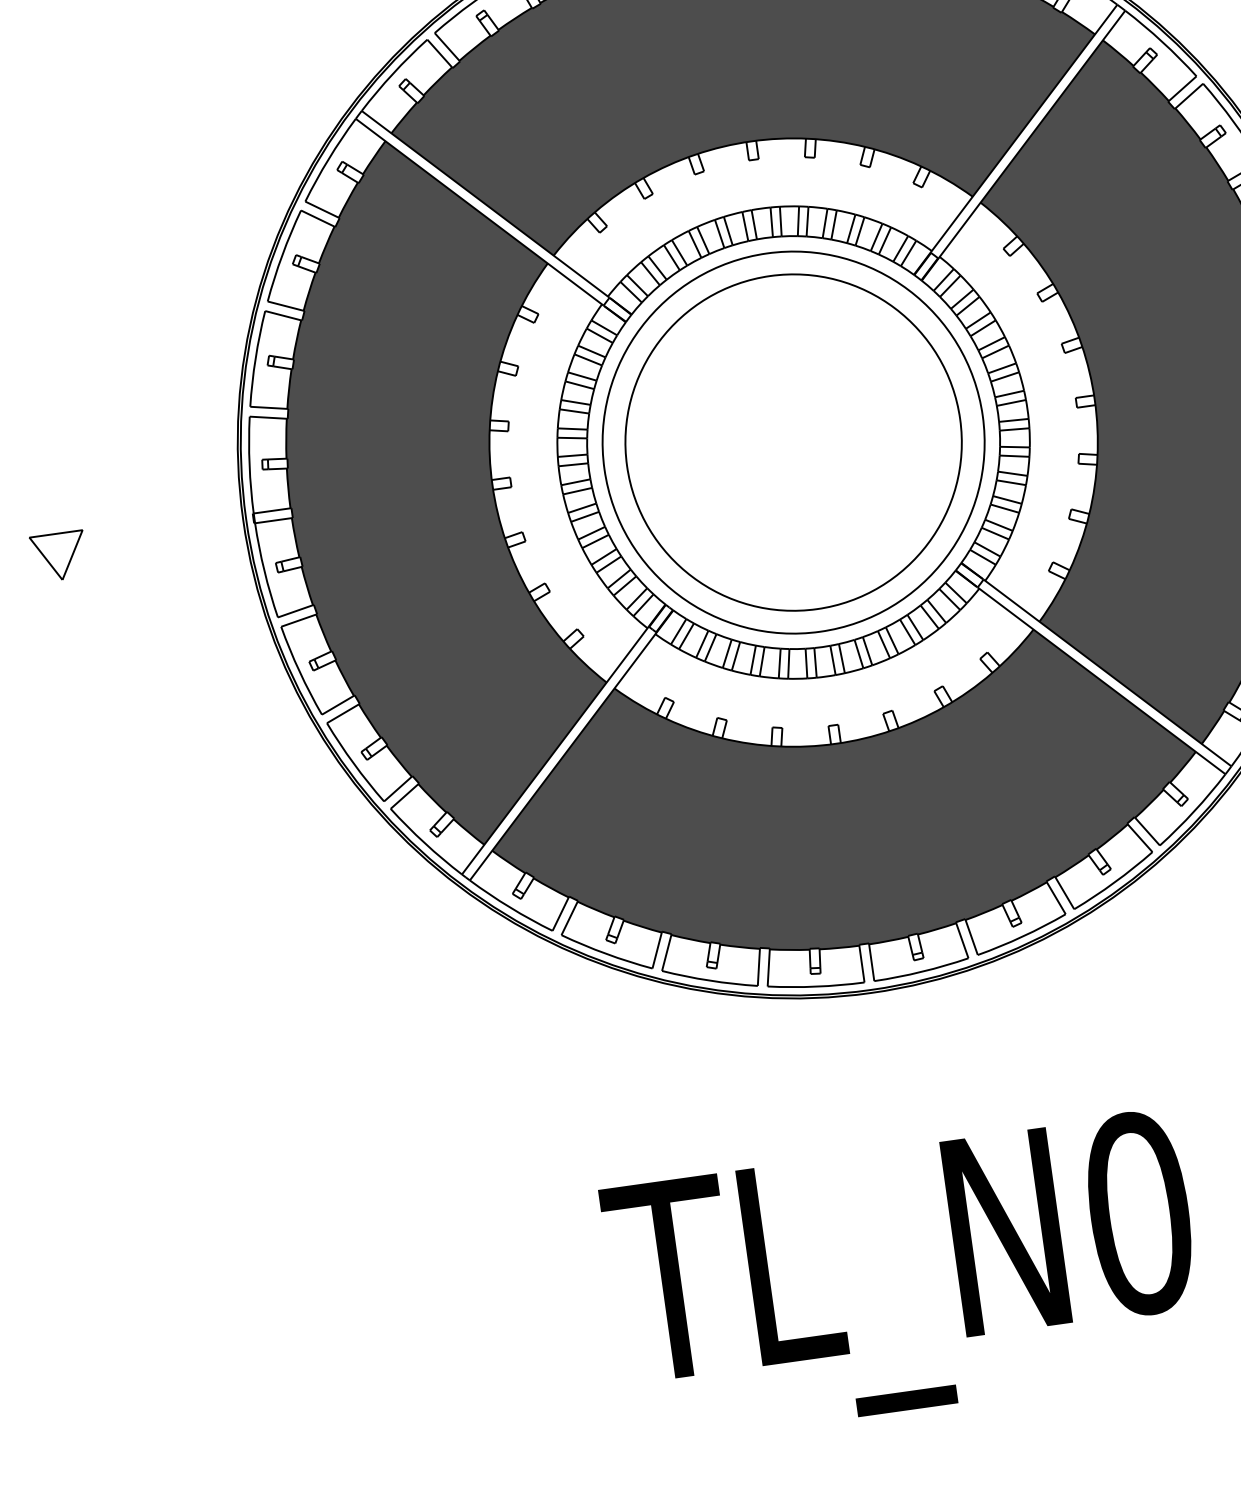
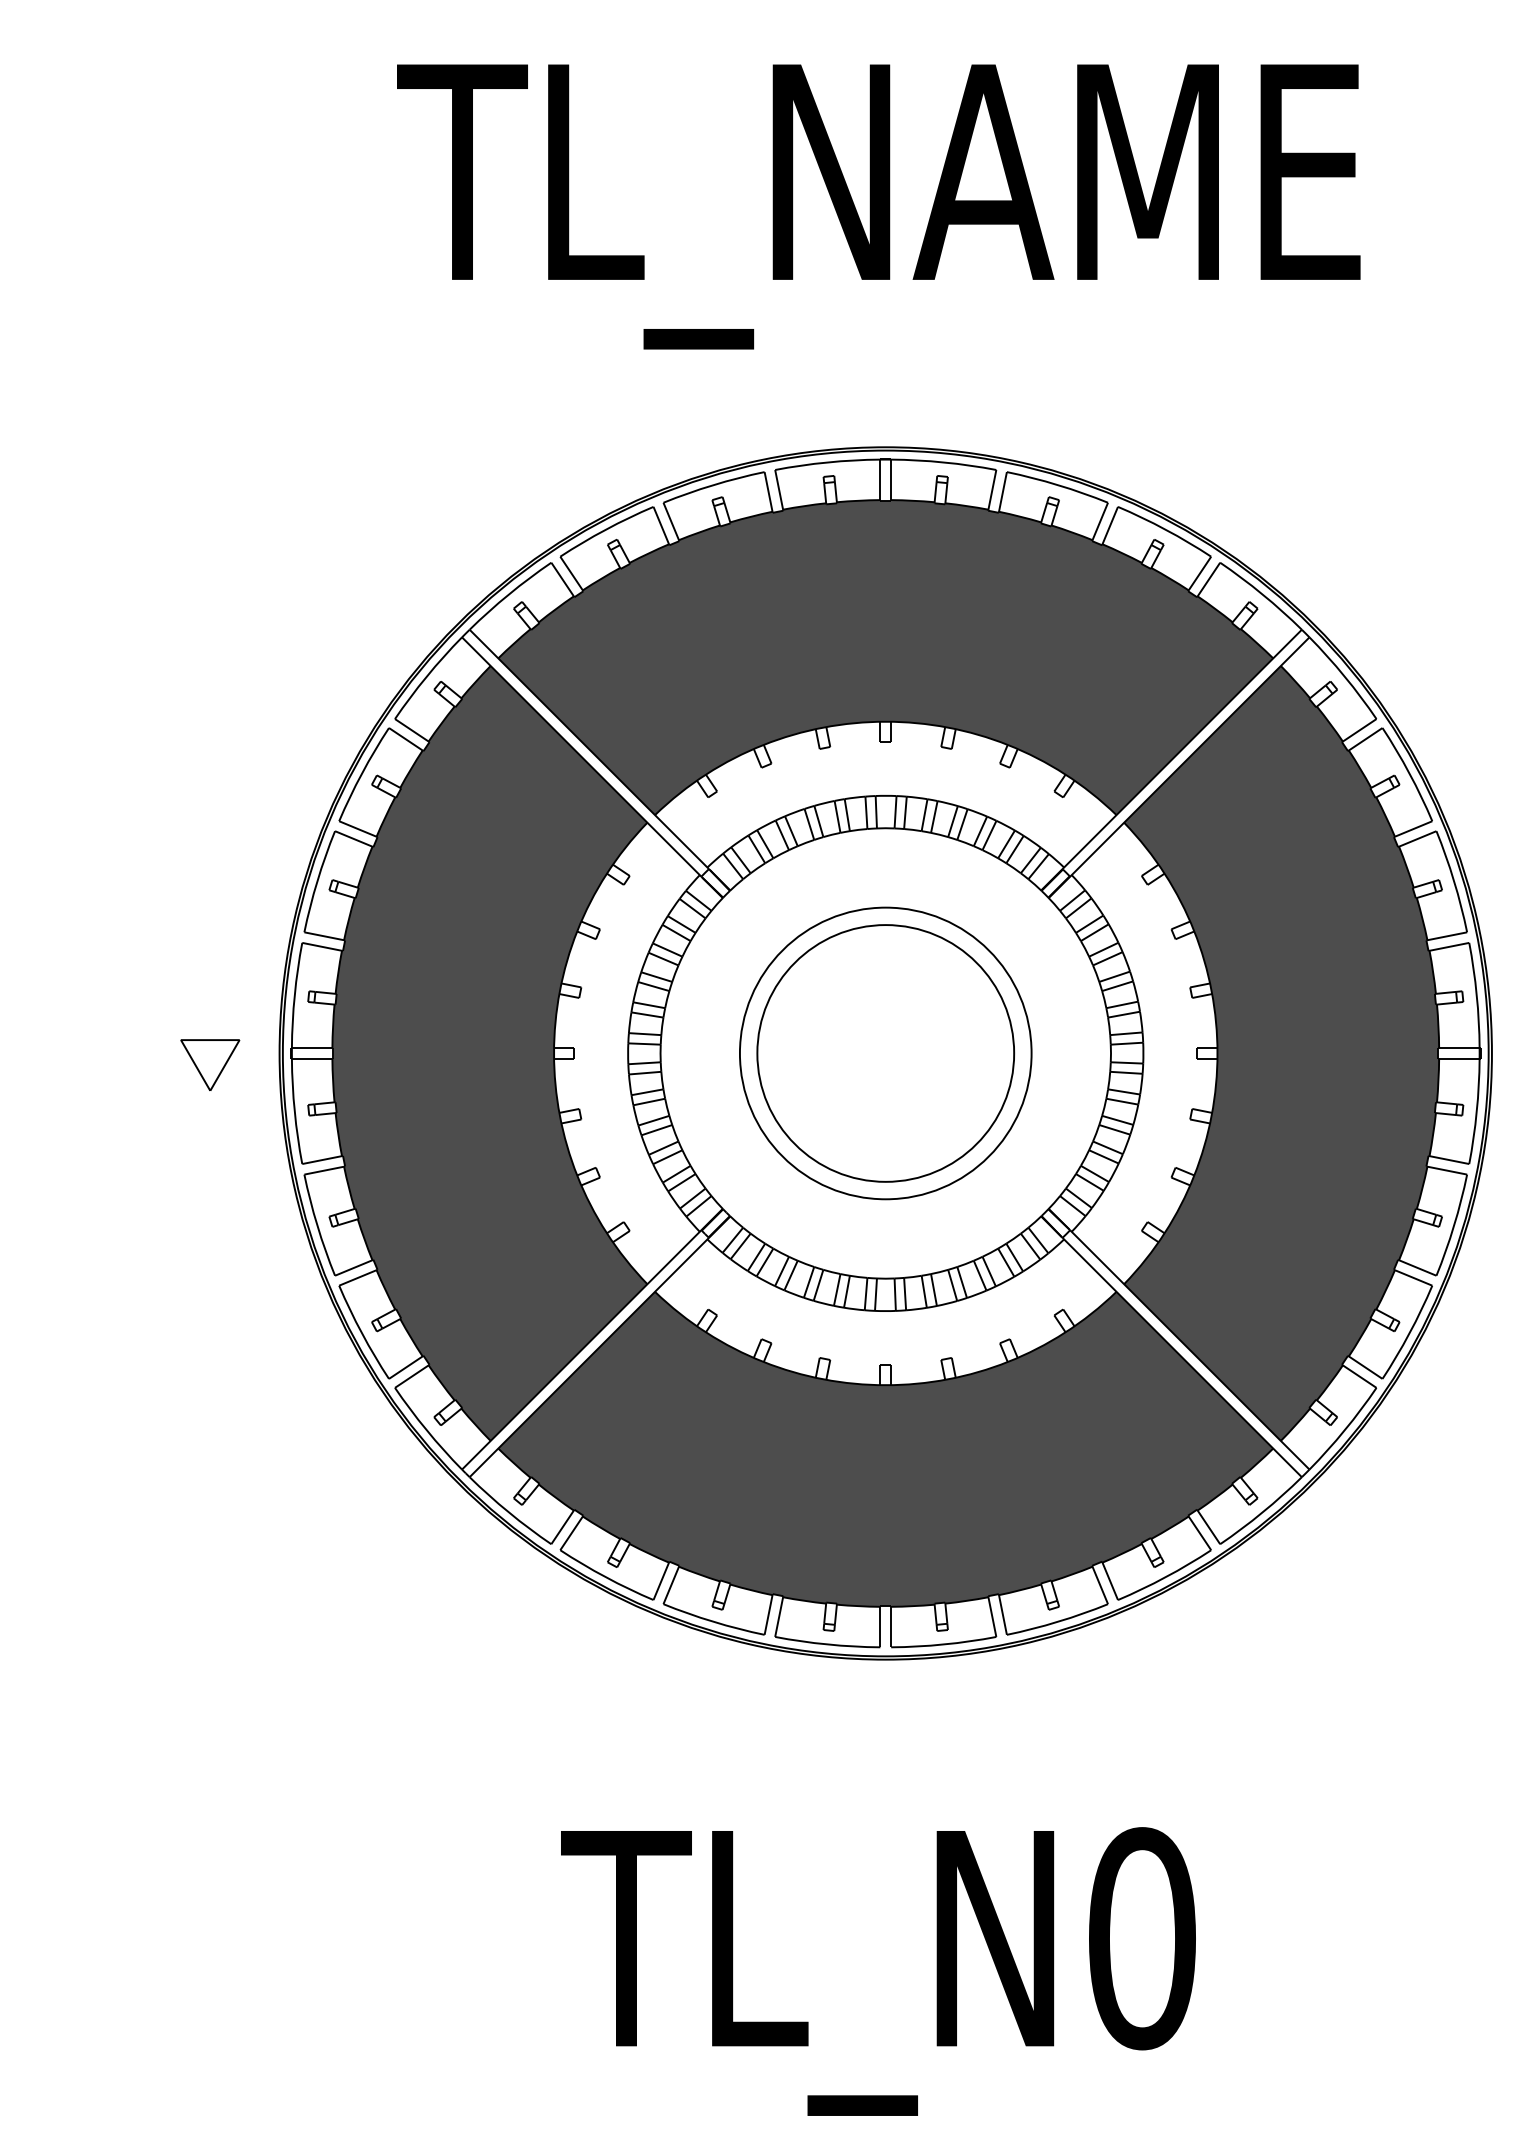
circle: (793, 442) -> (885, 1053), size x0.7
circle: (793, 442) -> (885, 1053), size x0.7
part: (59, 556) -> (210, 1064), moved

